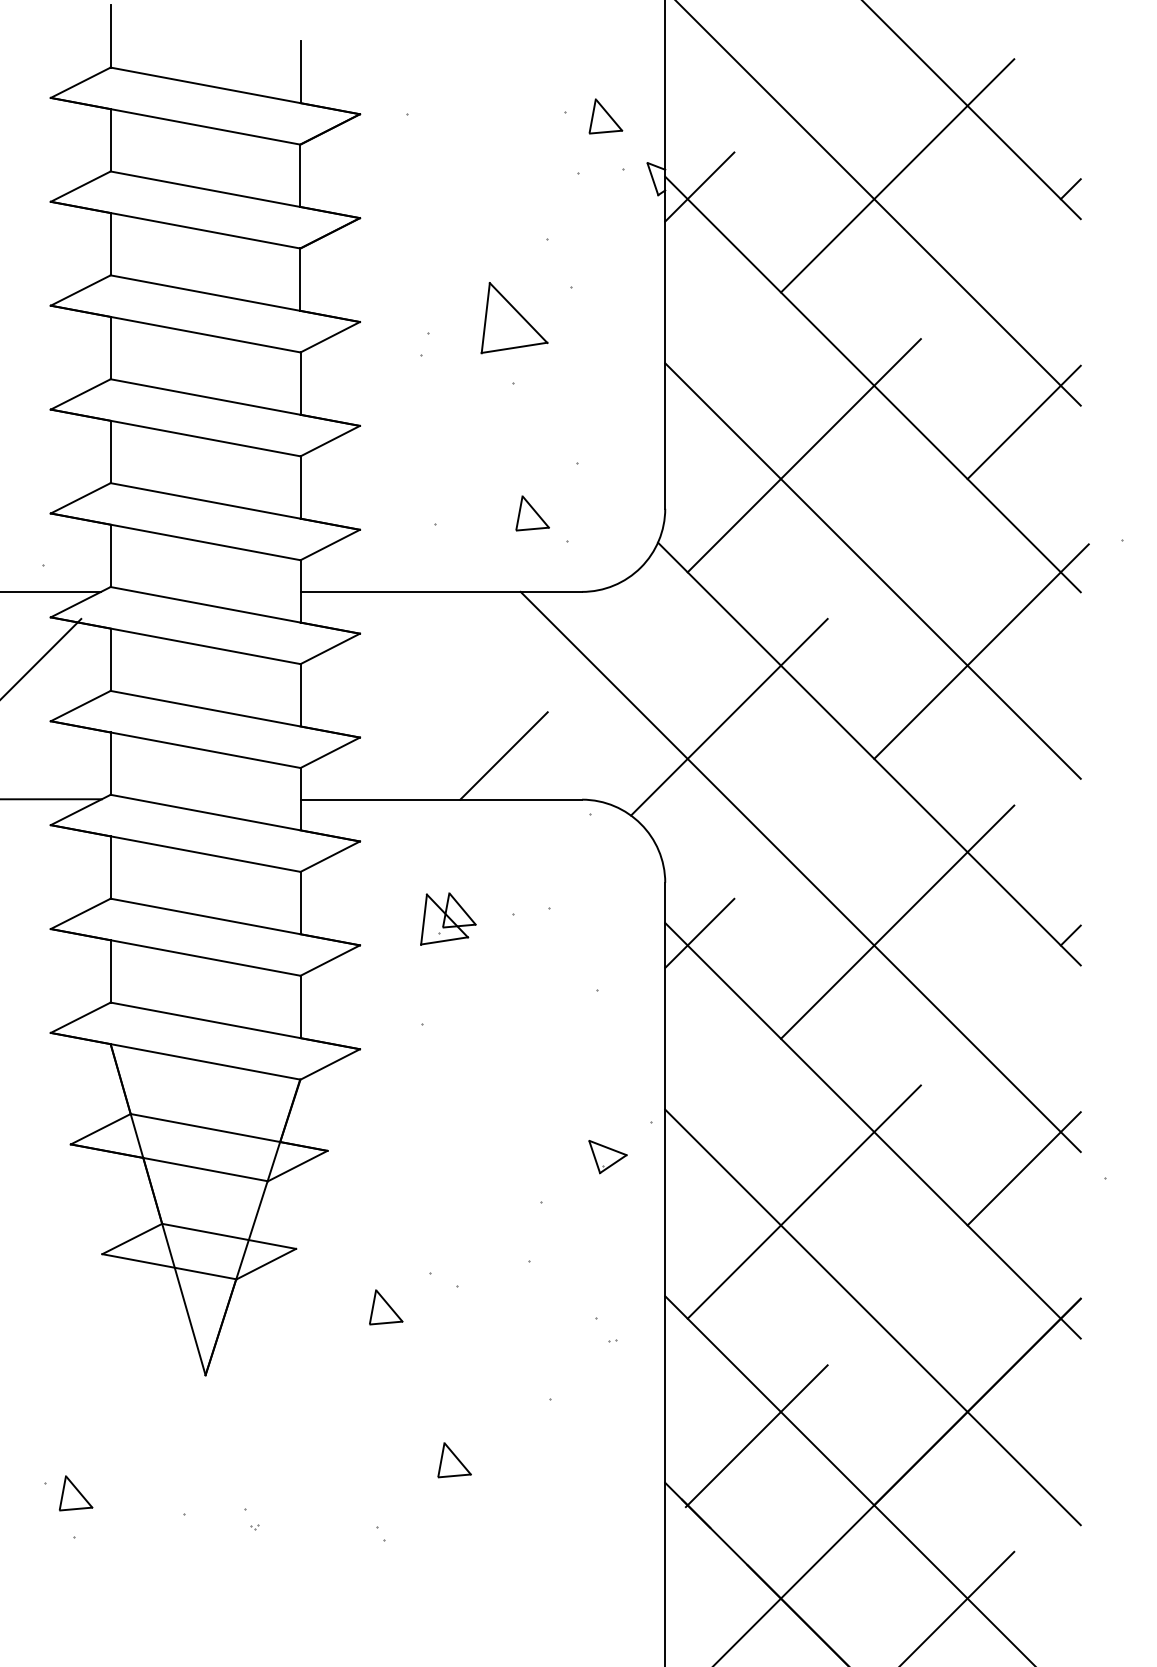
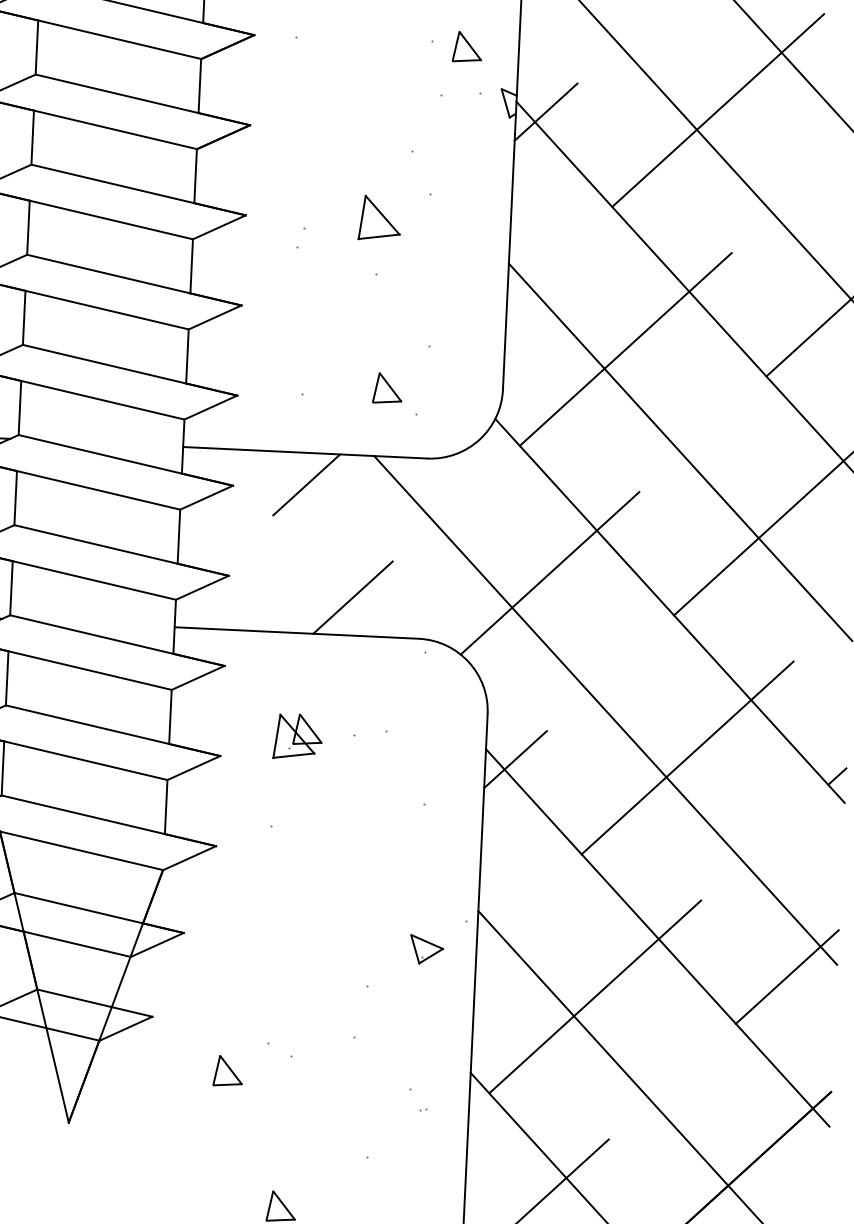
part: (514, 318) -> (379, 218), size x0.71
line: (444, 628) -> (306, 484), added

